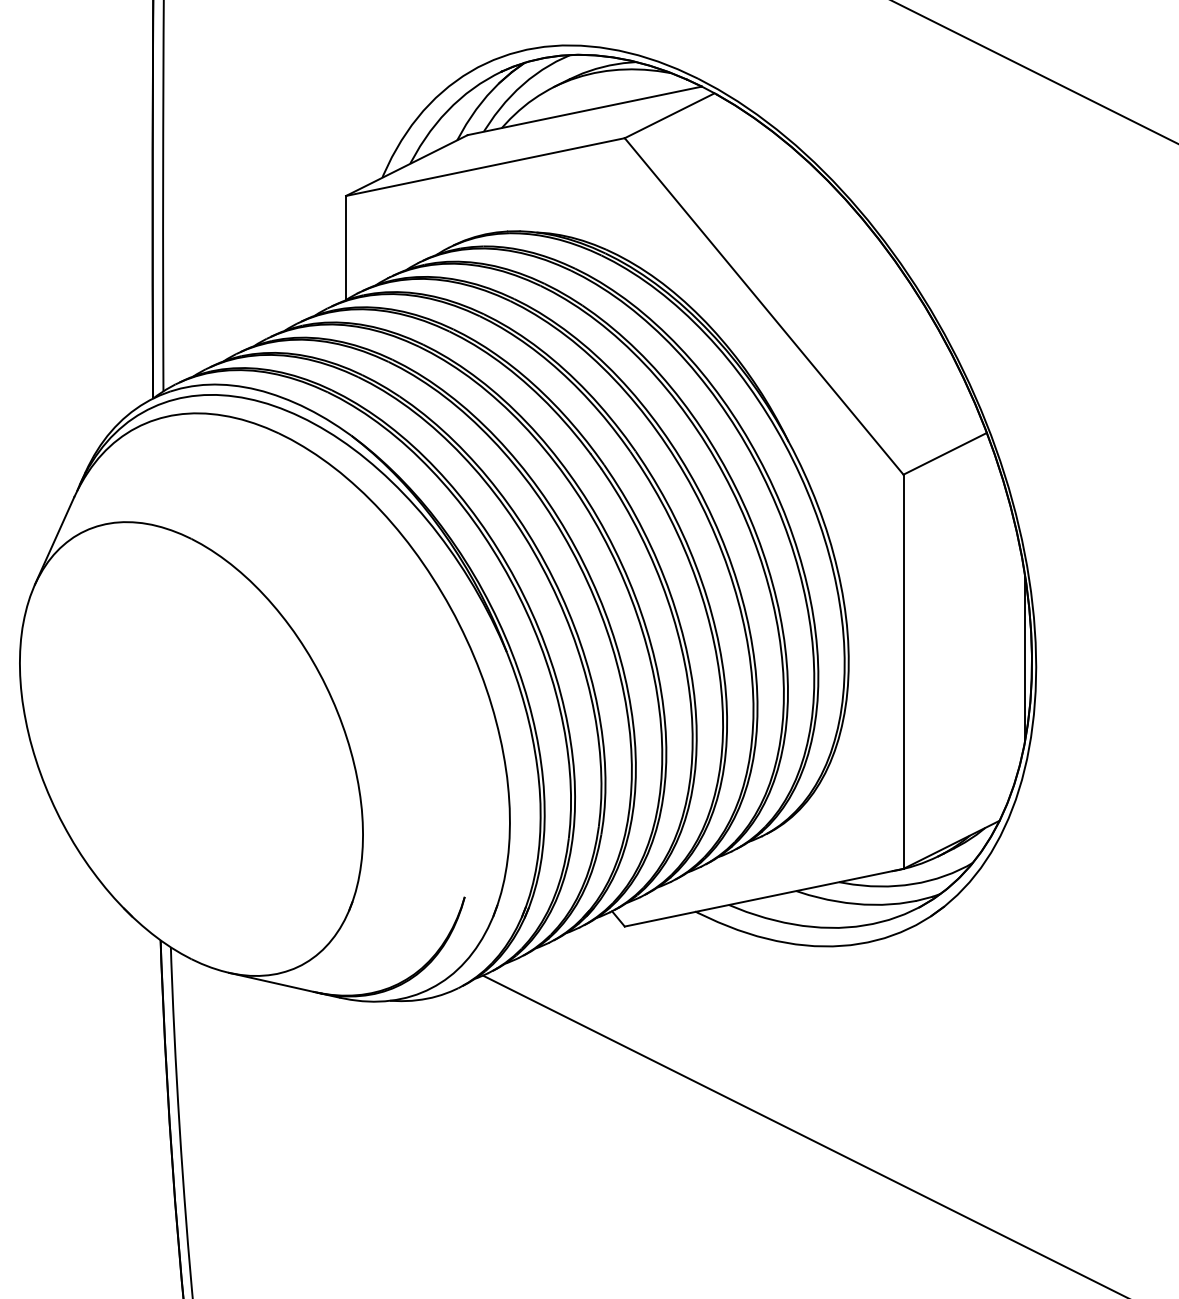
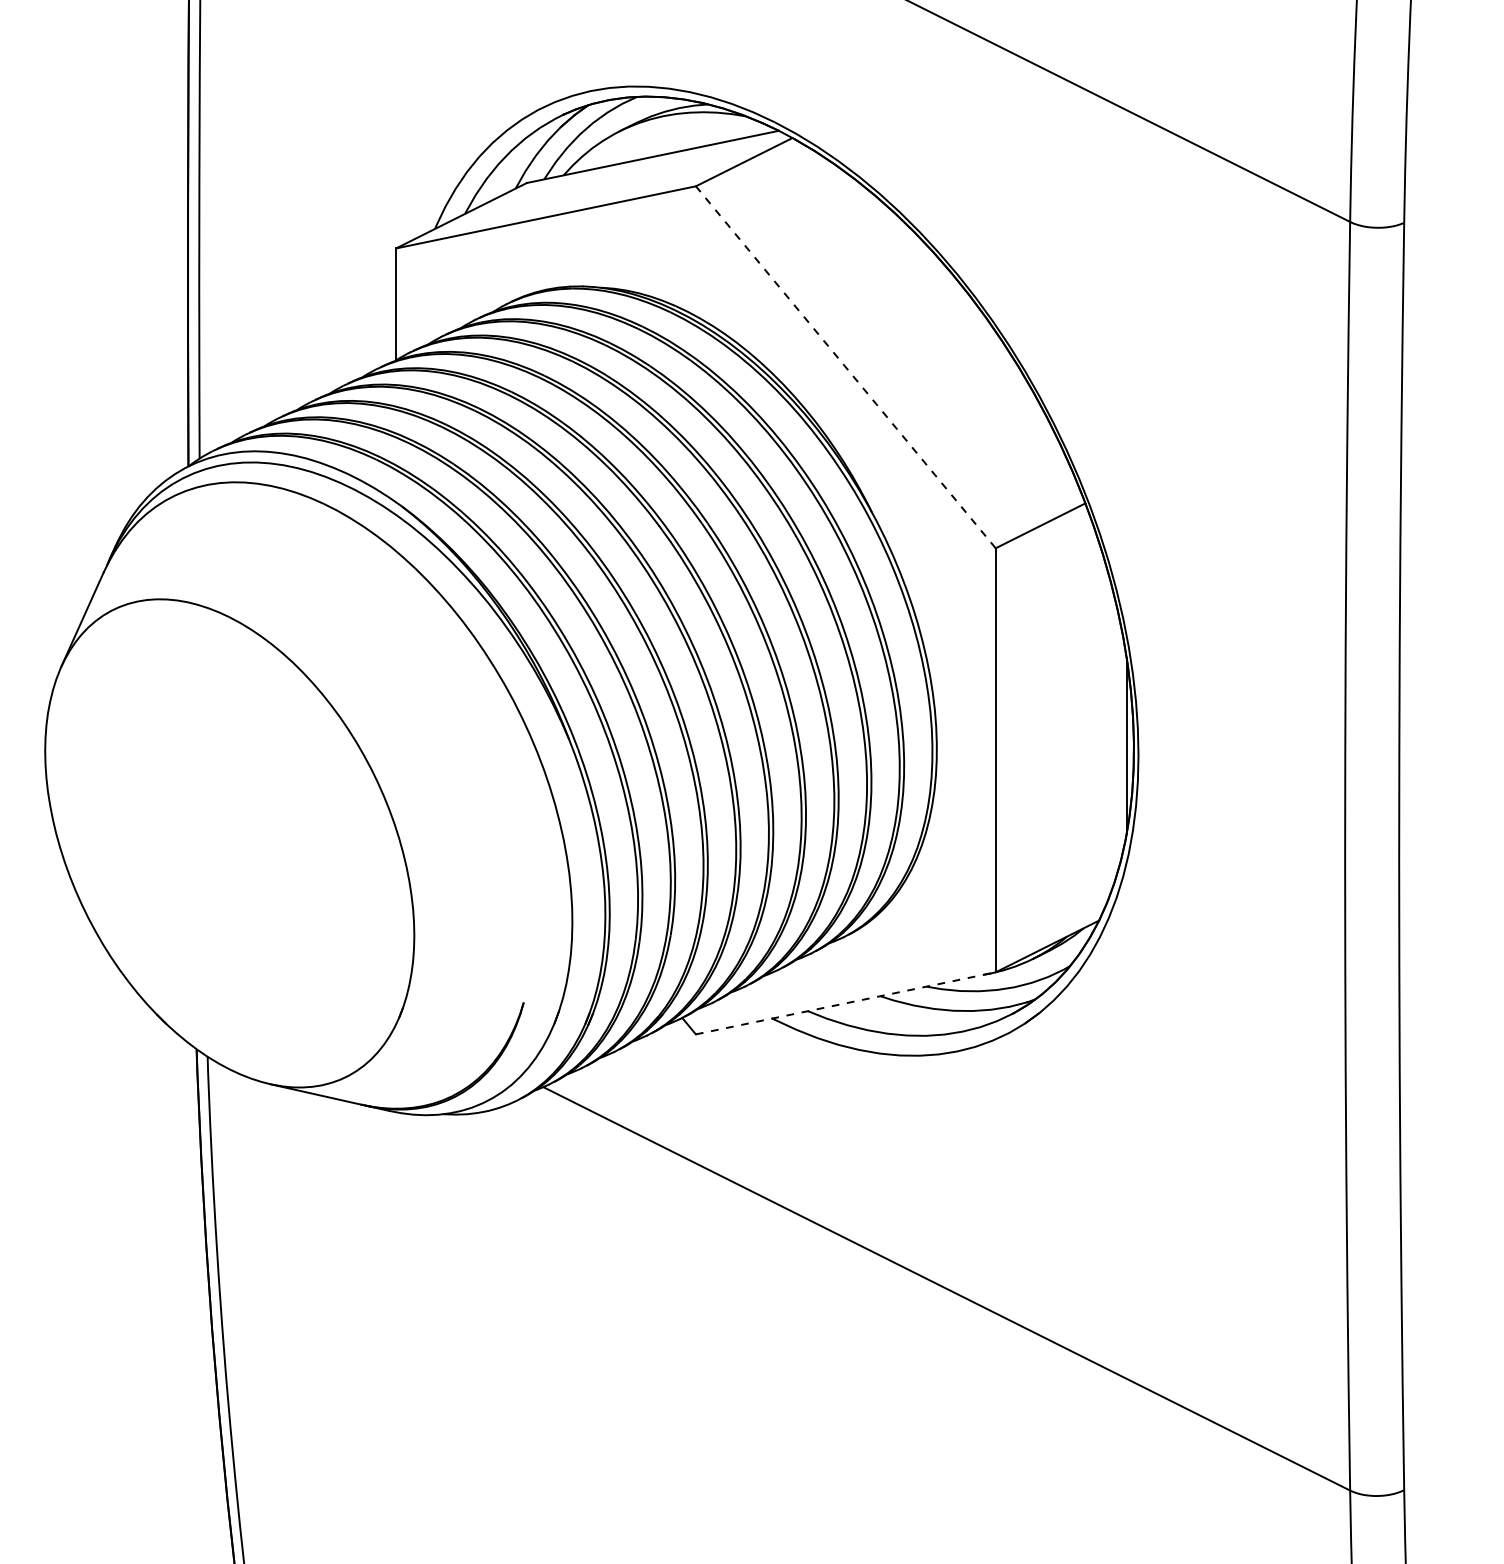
line: (763, 305) -> (845, 366), solid -> dashed
line: (764, 897) -> (846, 1003), solid -> dashed

